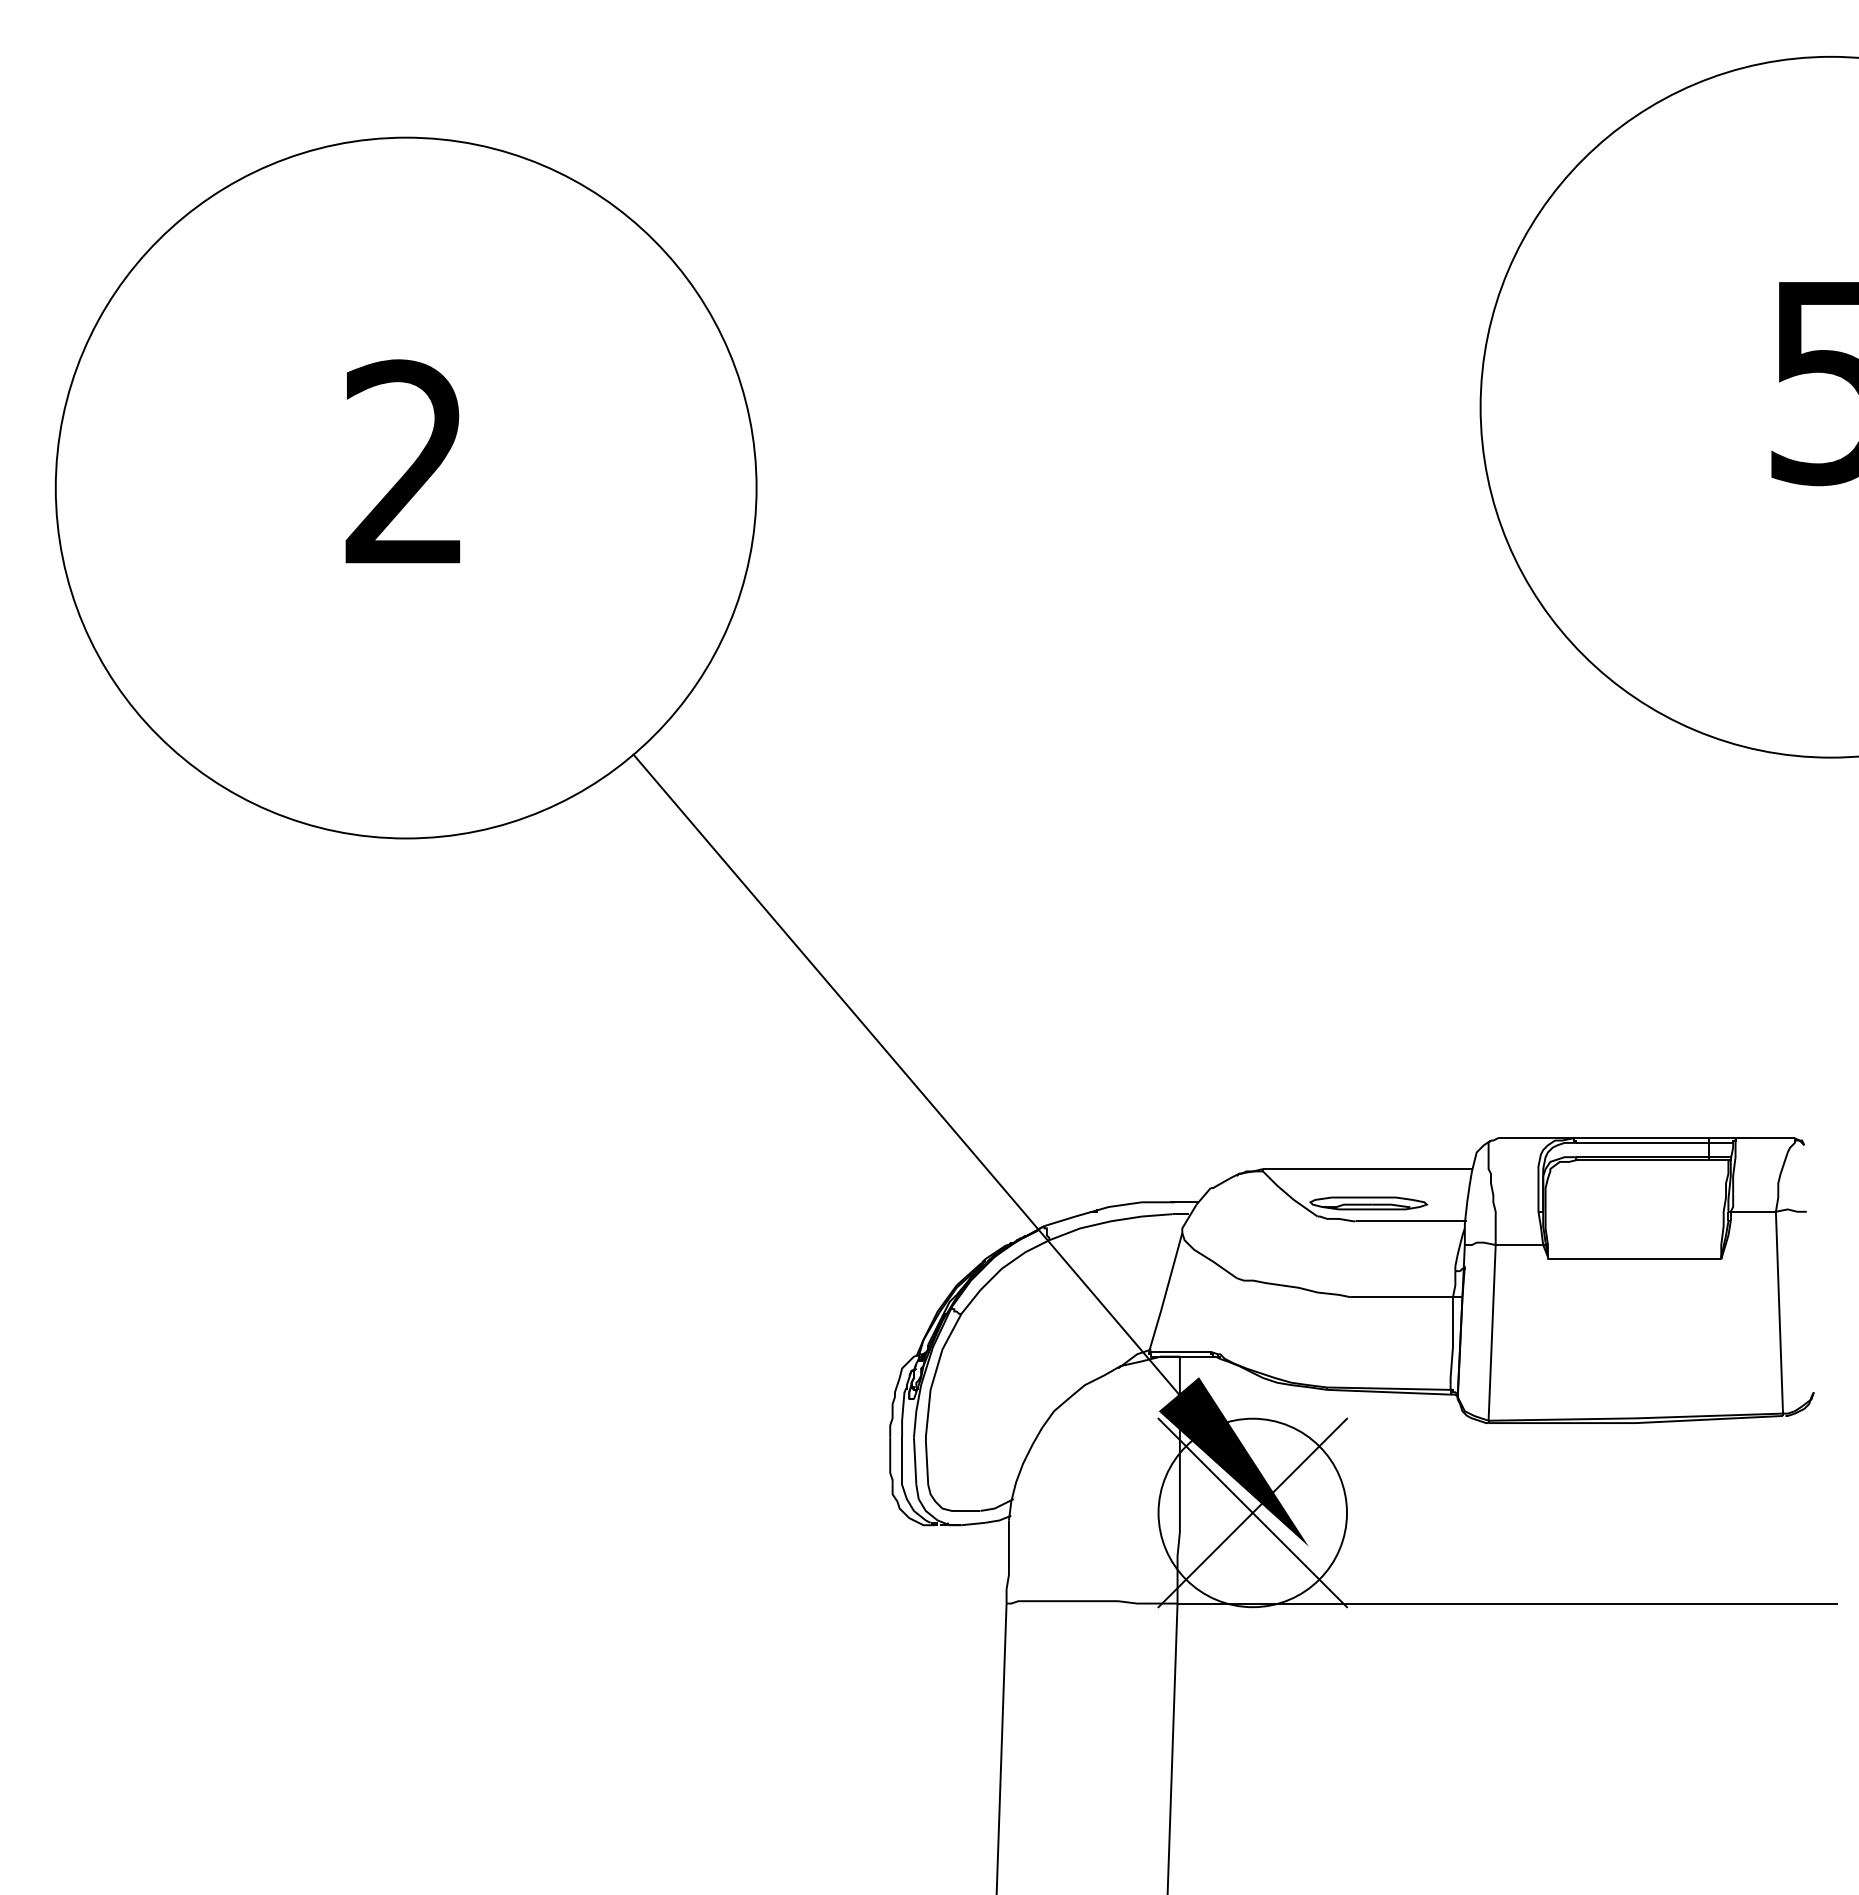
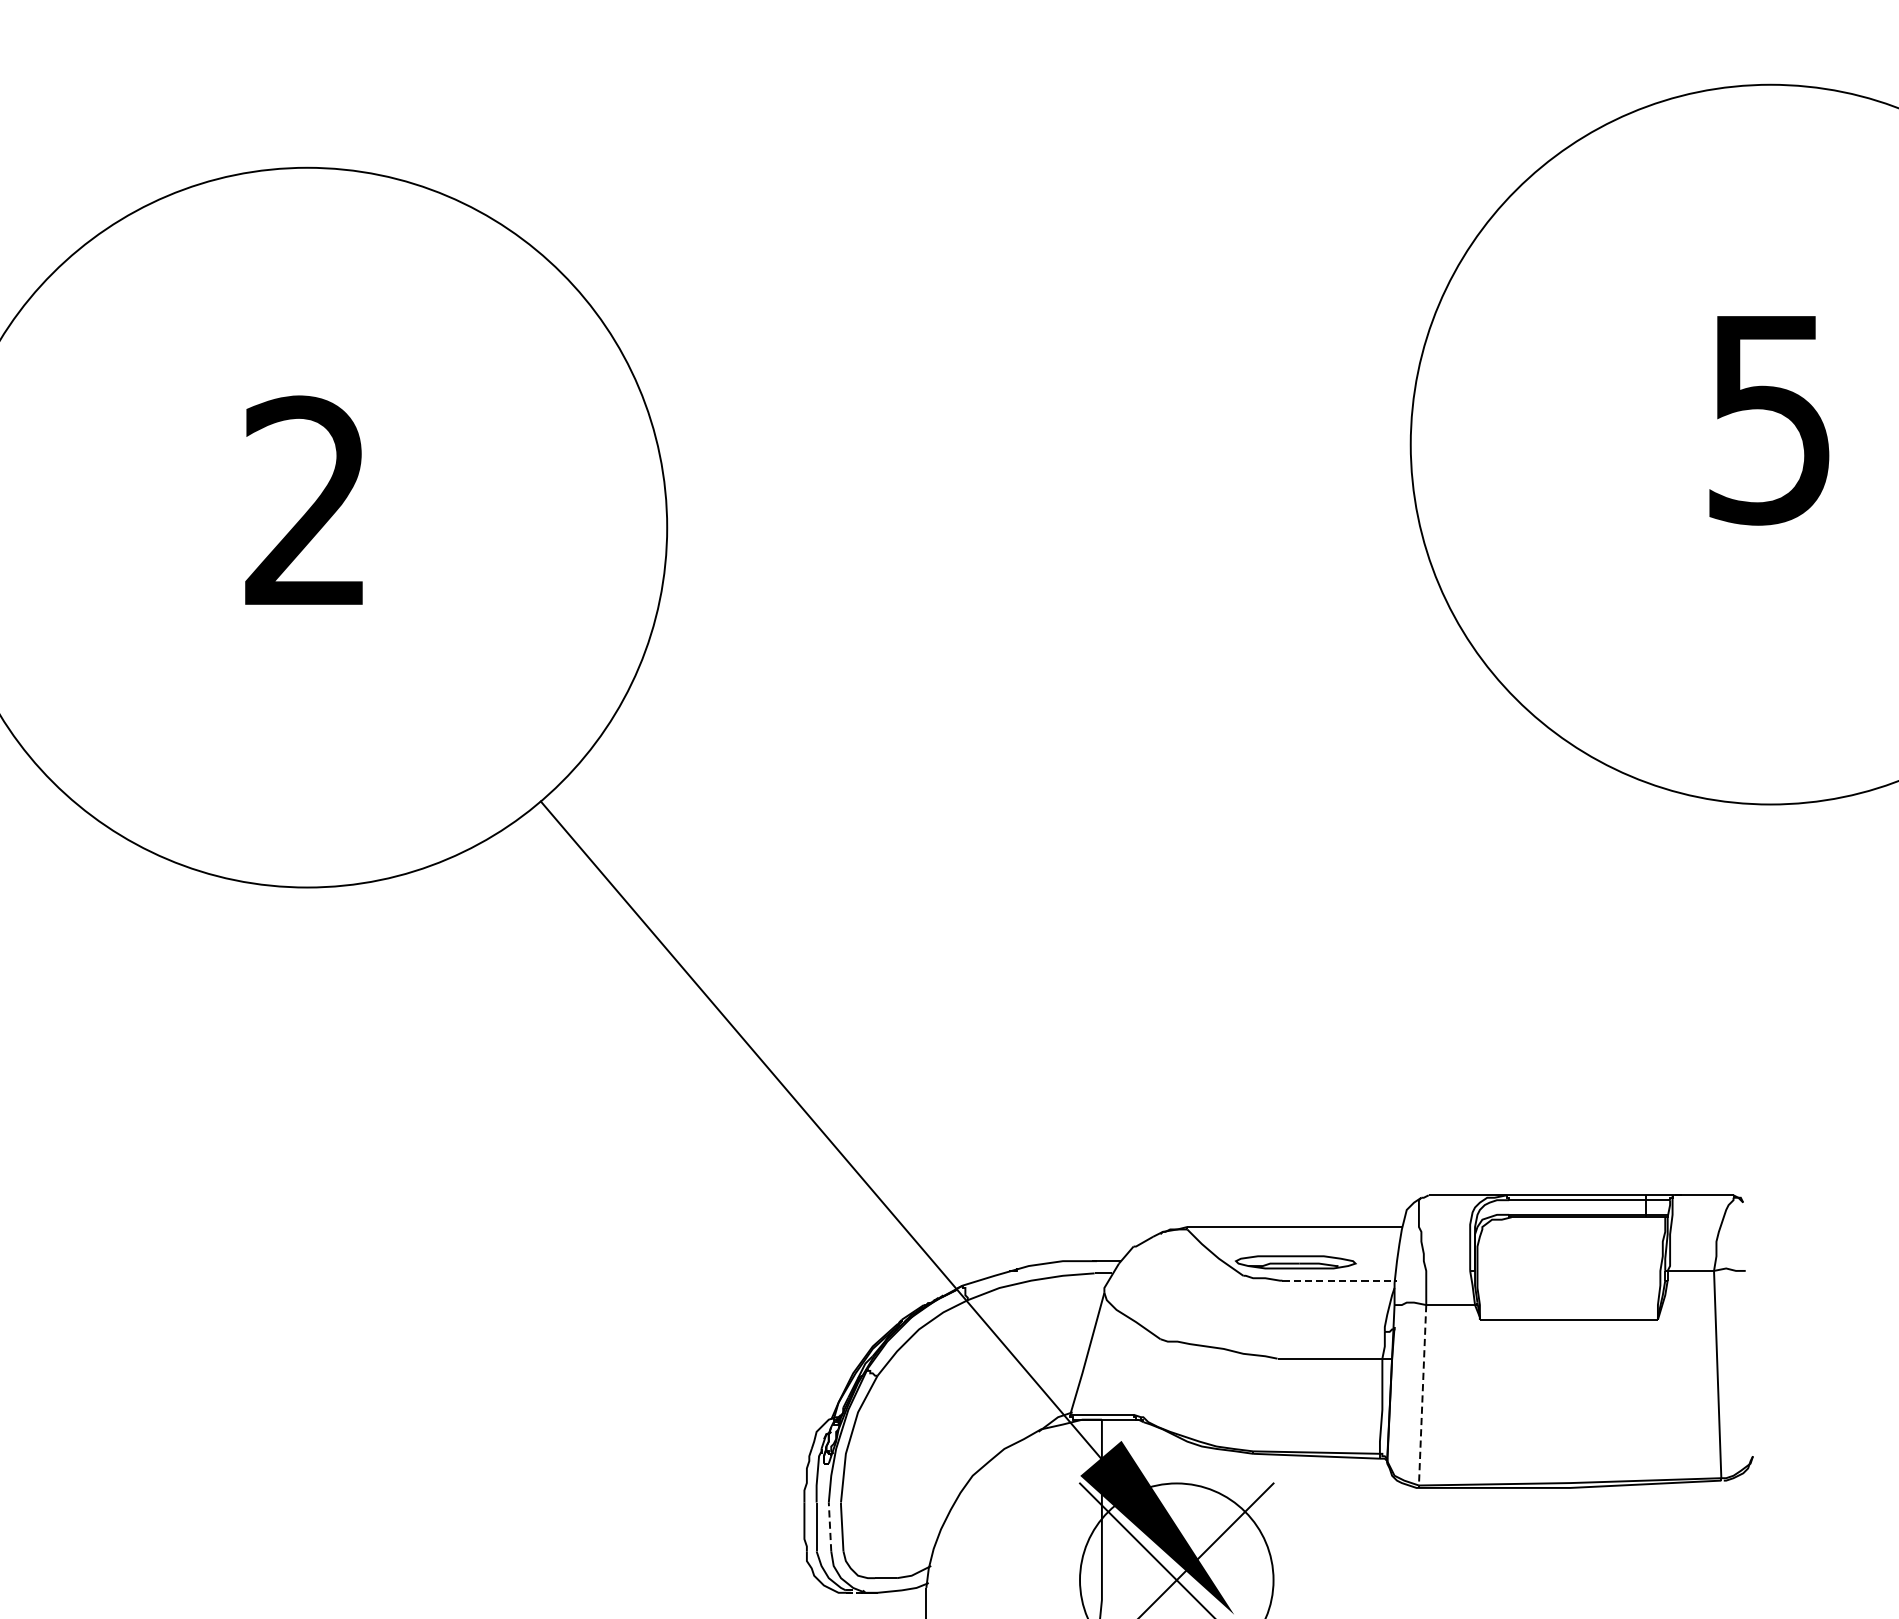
line: (1411, 1221) -> (1339, 1280), solid -> dashed
line: (1492, 1332) -> (1422, 1394), solid -> dashed
line: (915, 1461) -> (830, 1527), solid -> dashed

